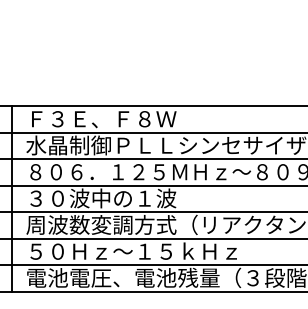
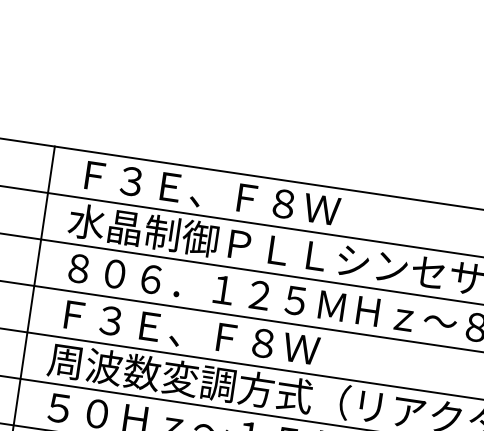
text: (103, 198) -> (190, 332), ３０波中の１波 -> Ｆ３Ｅ、Ｆ８Ｗ

